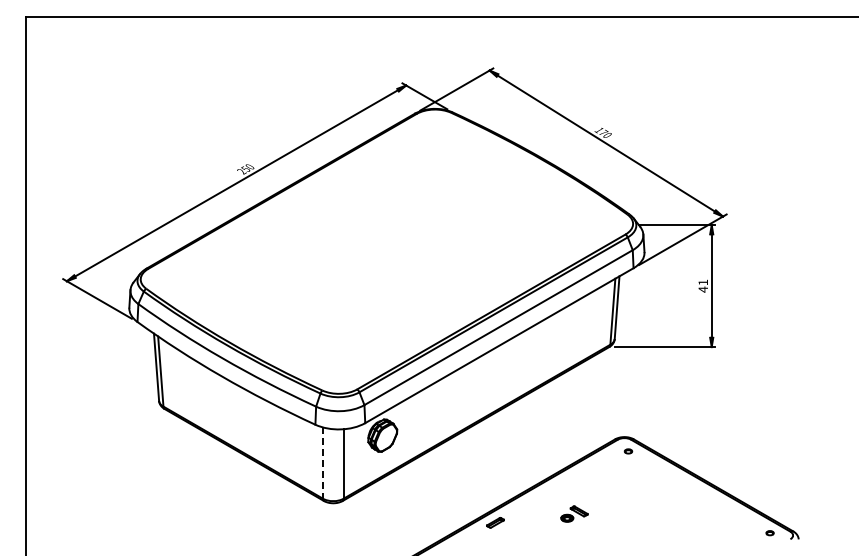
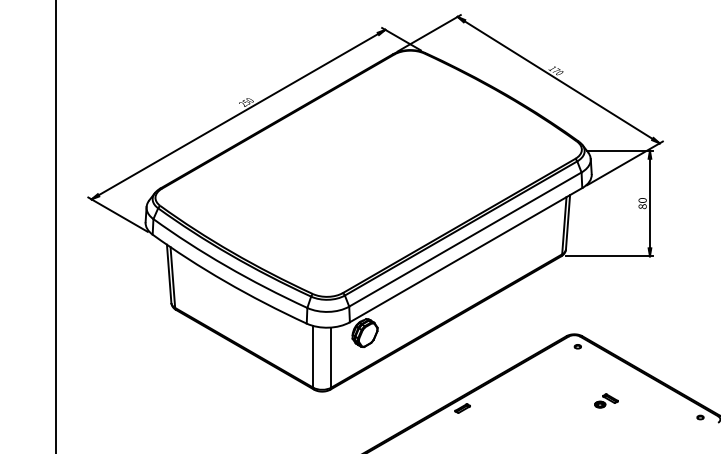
text: (703, 285) -> (642, 203), 41 -> 80
line: (322, 462) -> (312, 356), dashed -> solid
part: (574, 513) -> (606, 400), moved

